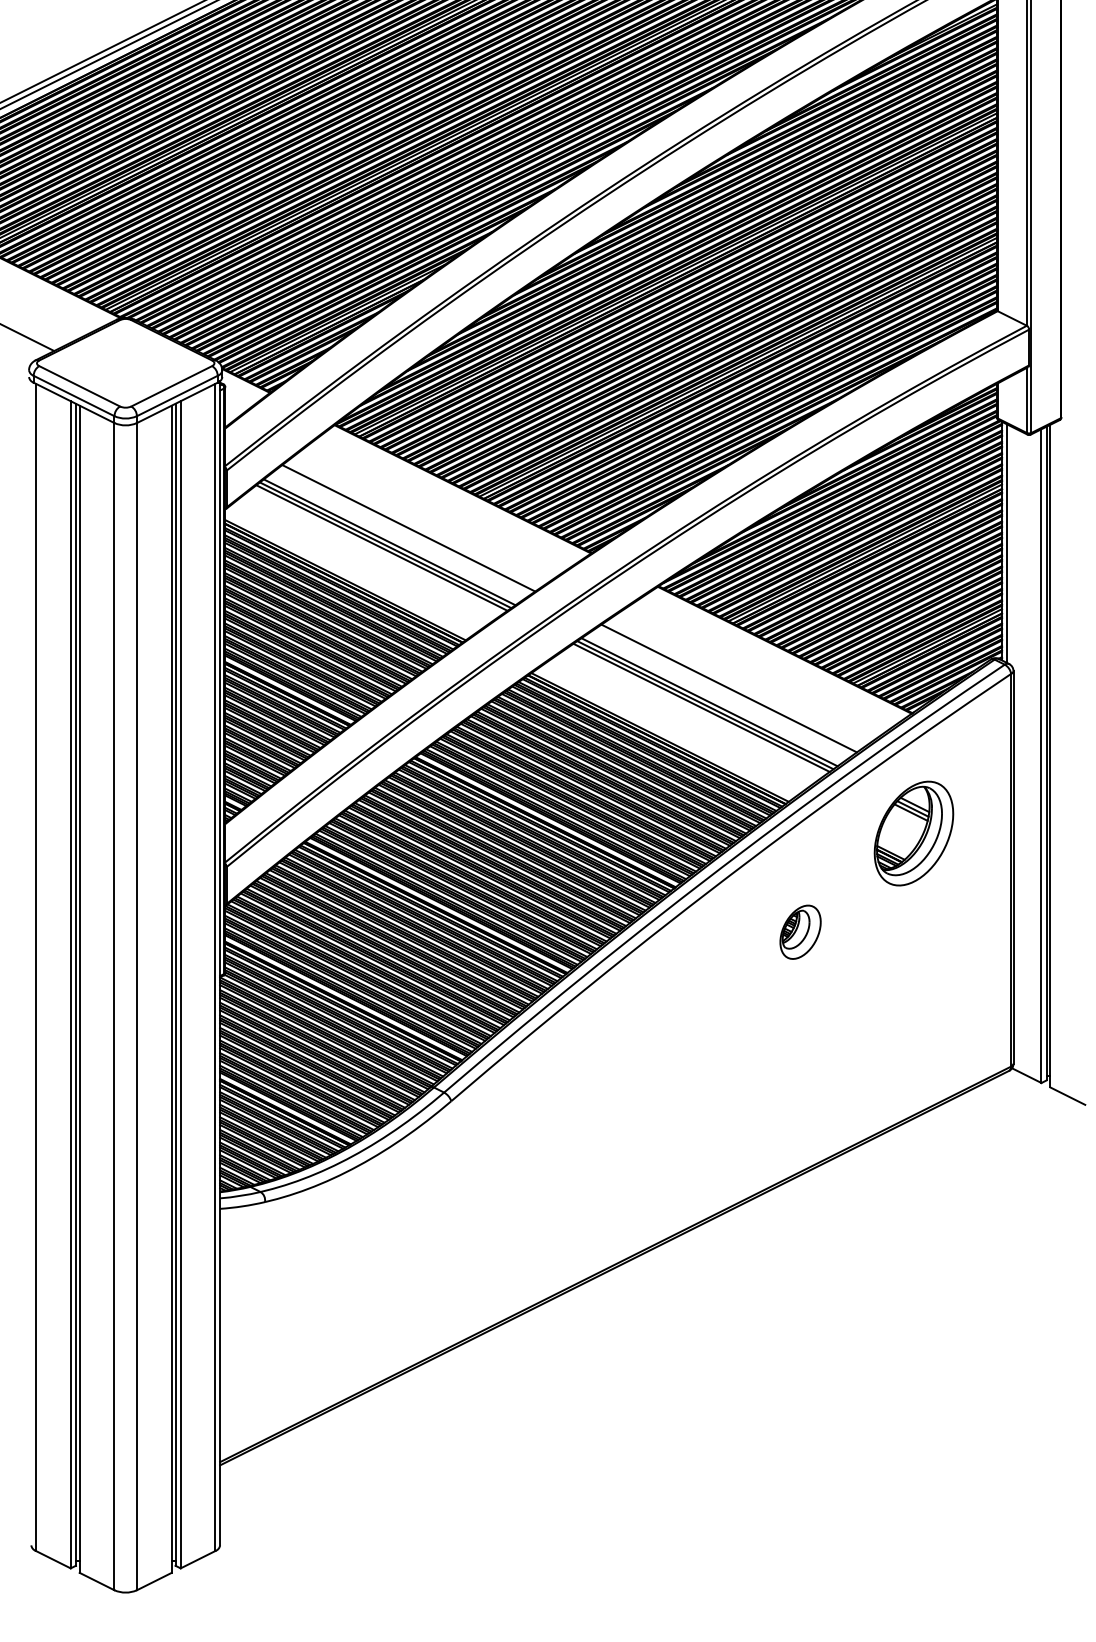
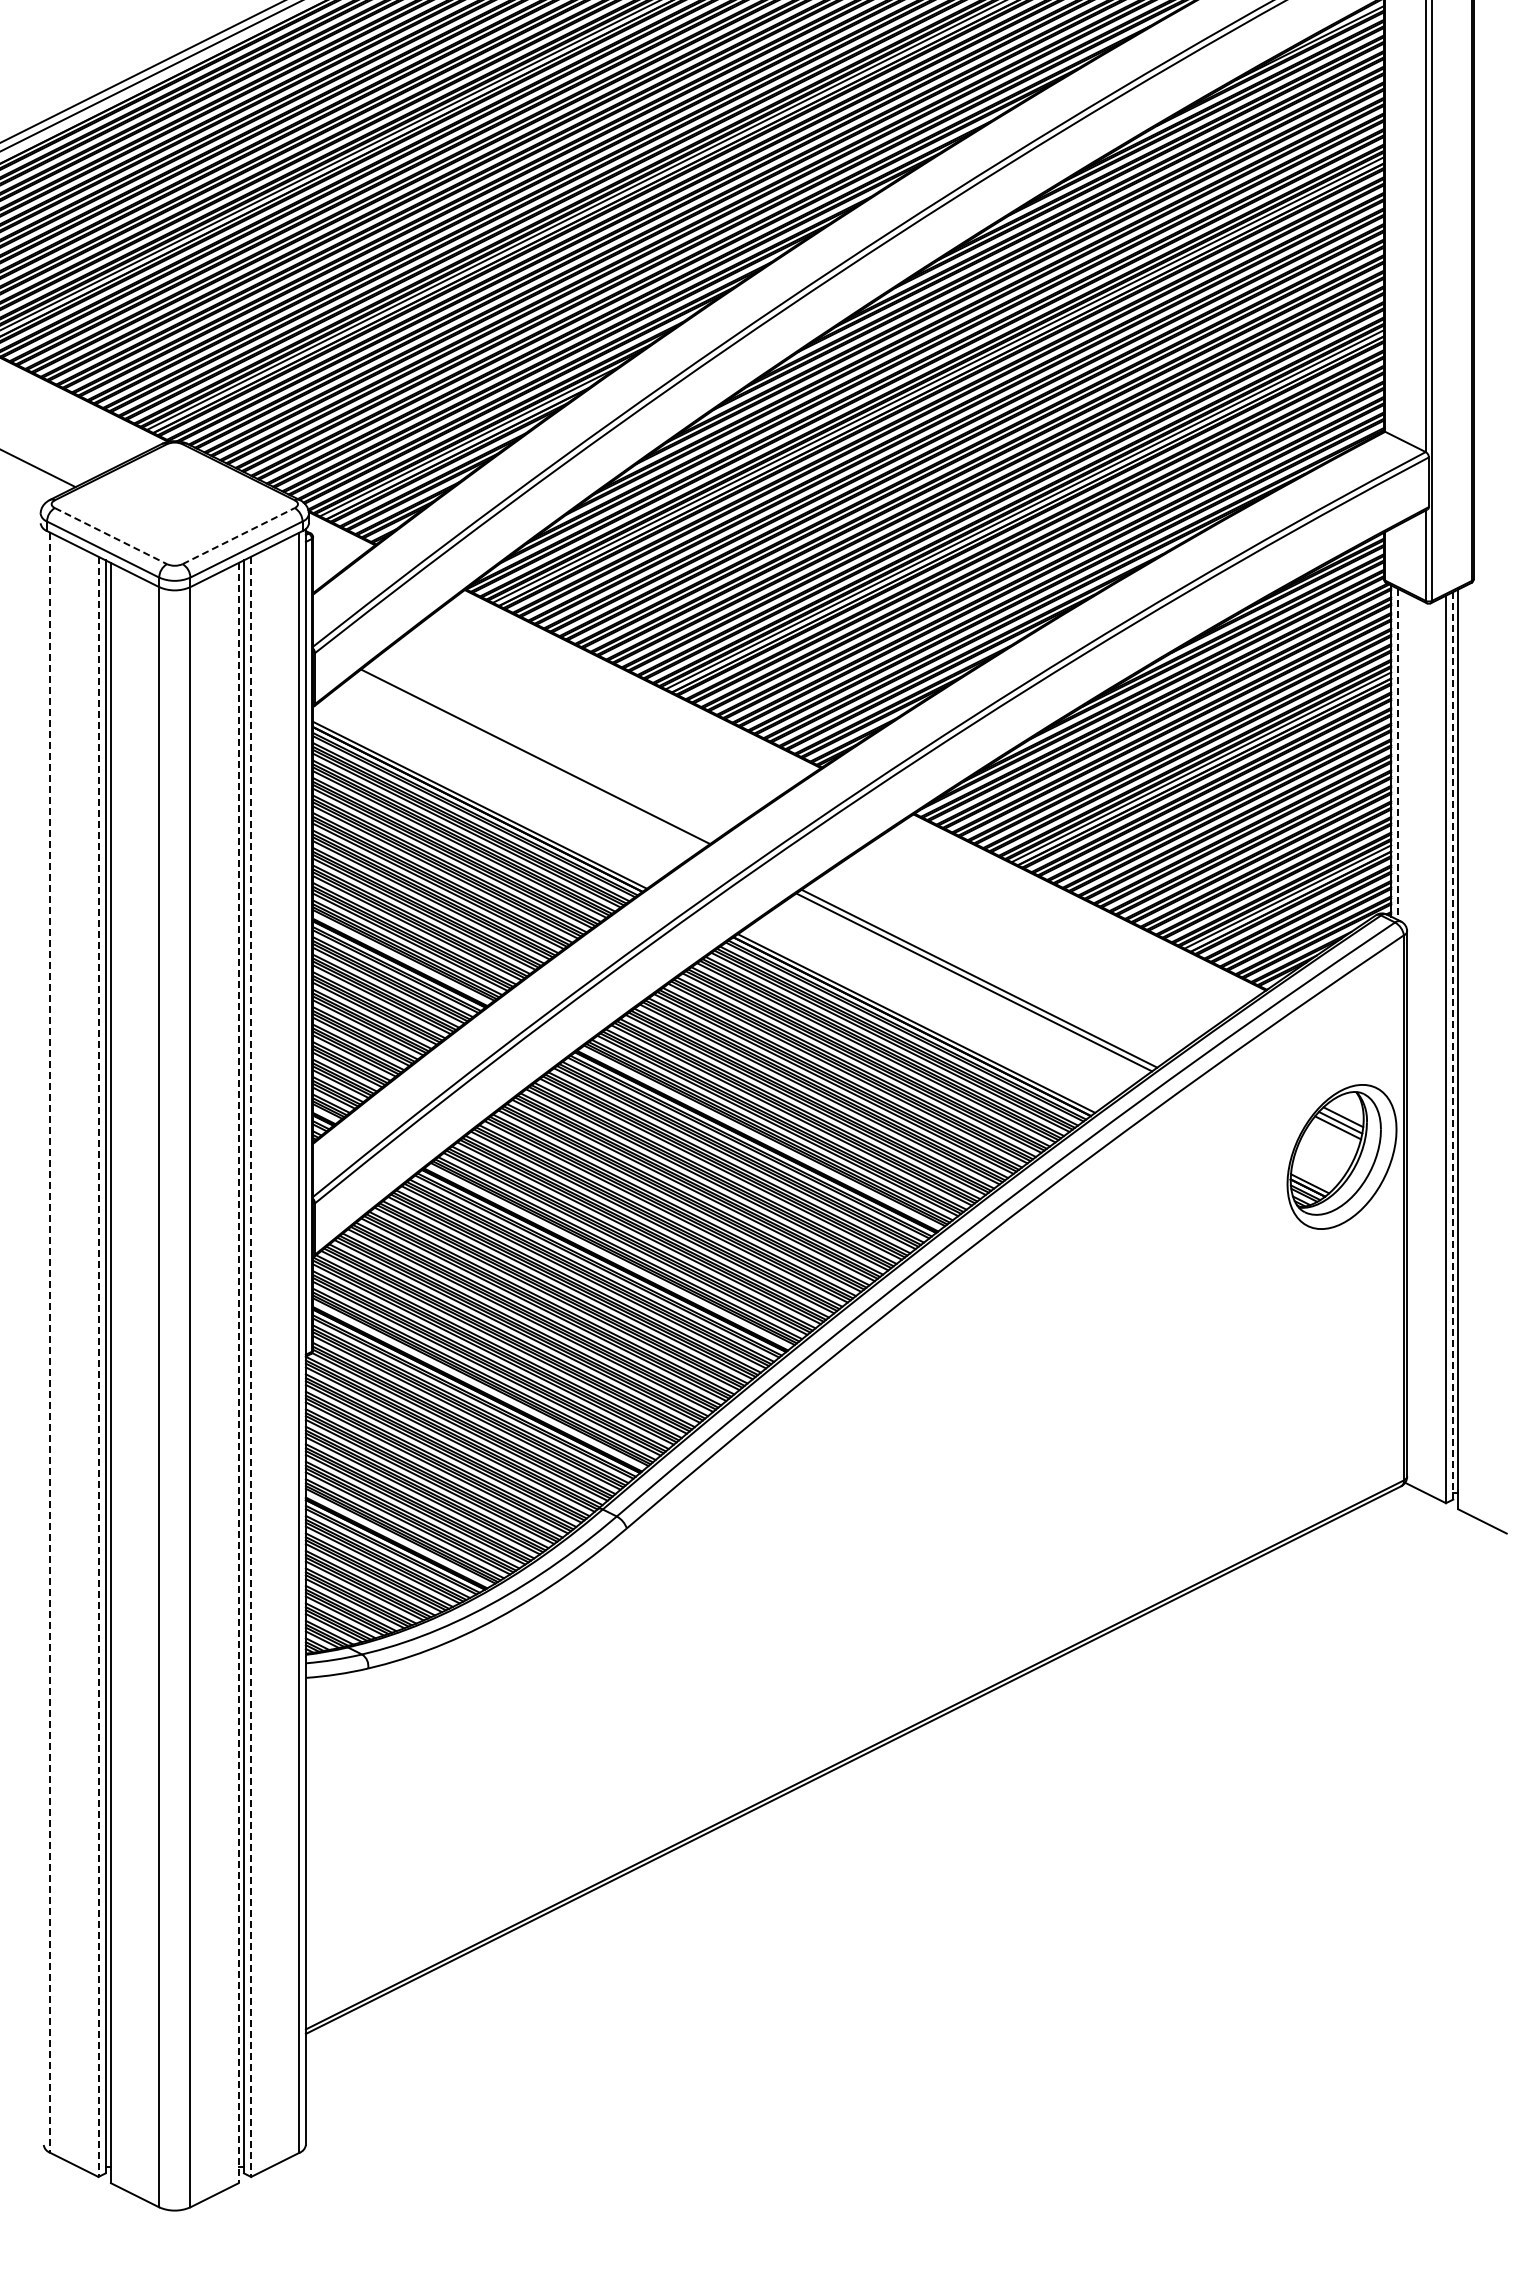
line: (79, 386) -> (110, 536), solid -> dashed
line: (171, 386) -> (238, 536), solid -> dashed
line: (408, 528) -> (567, 733), removed
line: (389, 542) -> (540, 752), removed
line: (1006, 543) -> (1397, 754), solid -> dashed
line: (381, 547) -> (530, 760), removed
line: (729, 688) -> (1012, 955), removed
line: (709, 702) -> (985, 974), removed
line: (1046, 753) -> (1453, 1045), solid -> dashed
part: (913, 833) -> (1341, 1156), moved
part: (800, 931) -> (1111, 1293), removed
line: (36, 967) -> (50, 1343), solid -> dashed
line: (70, 985) -> (98, 1367), solid -> dashed
line: (180, 985) -> (251, 1367), solid -> dashed
line: (171, 989) -> (238, 1373), solid -> dashed

